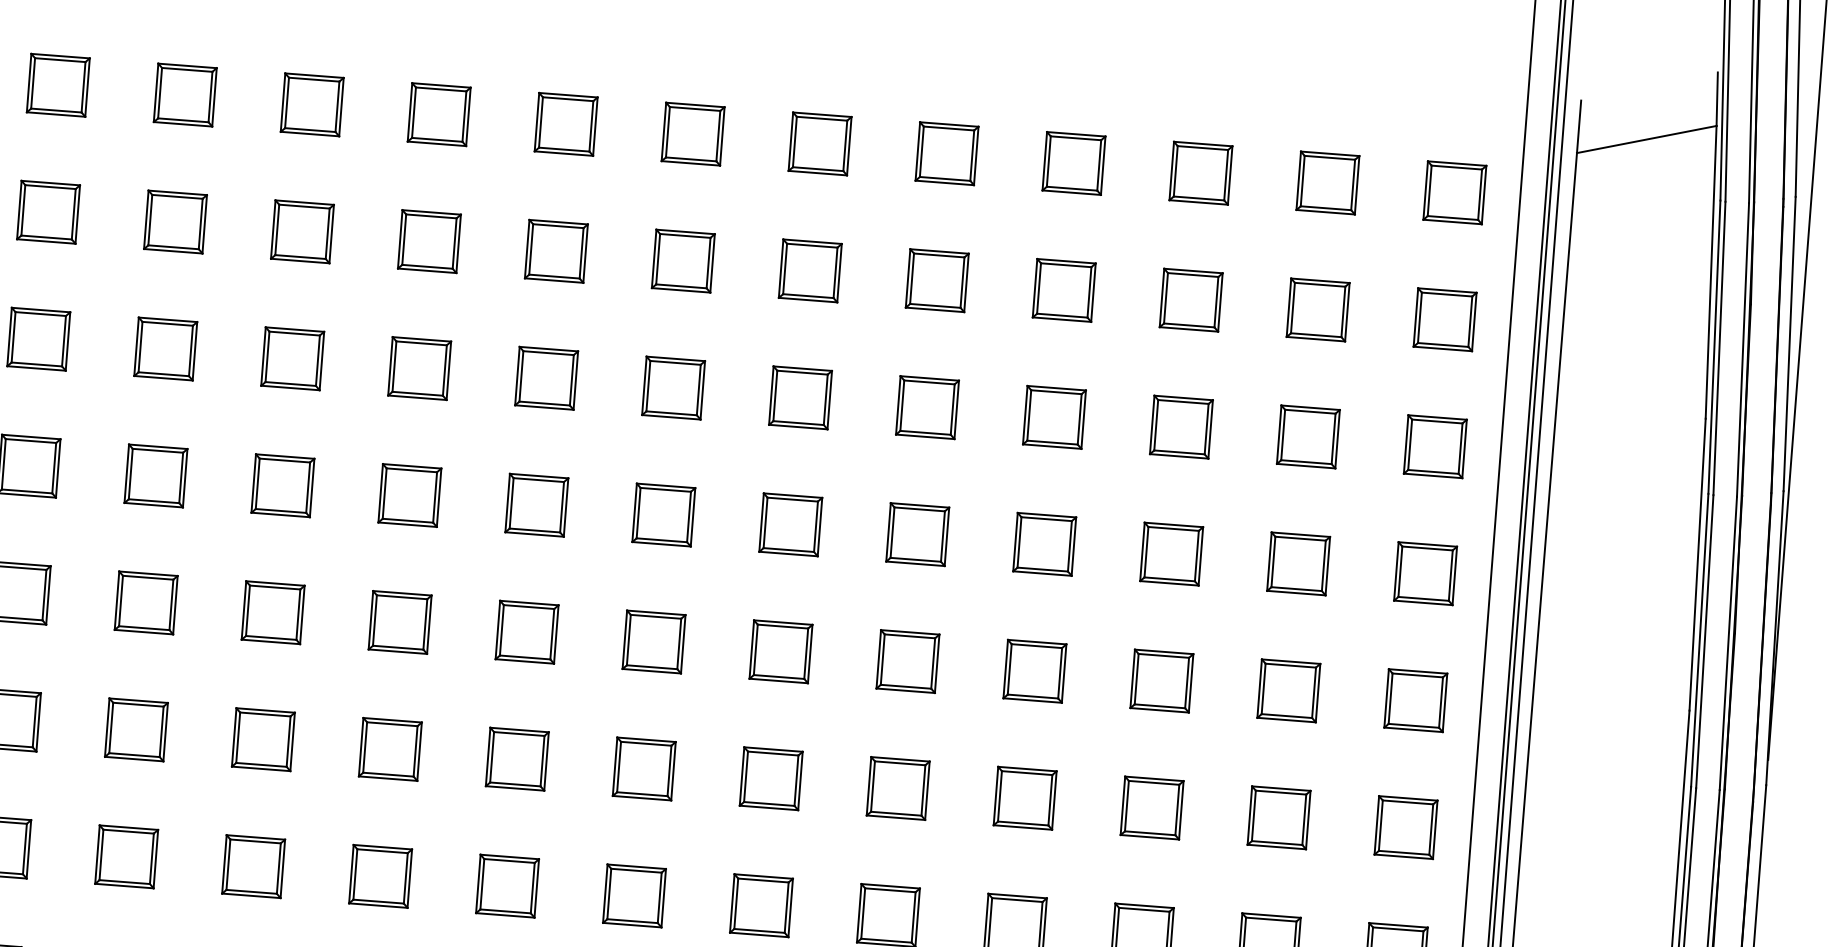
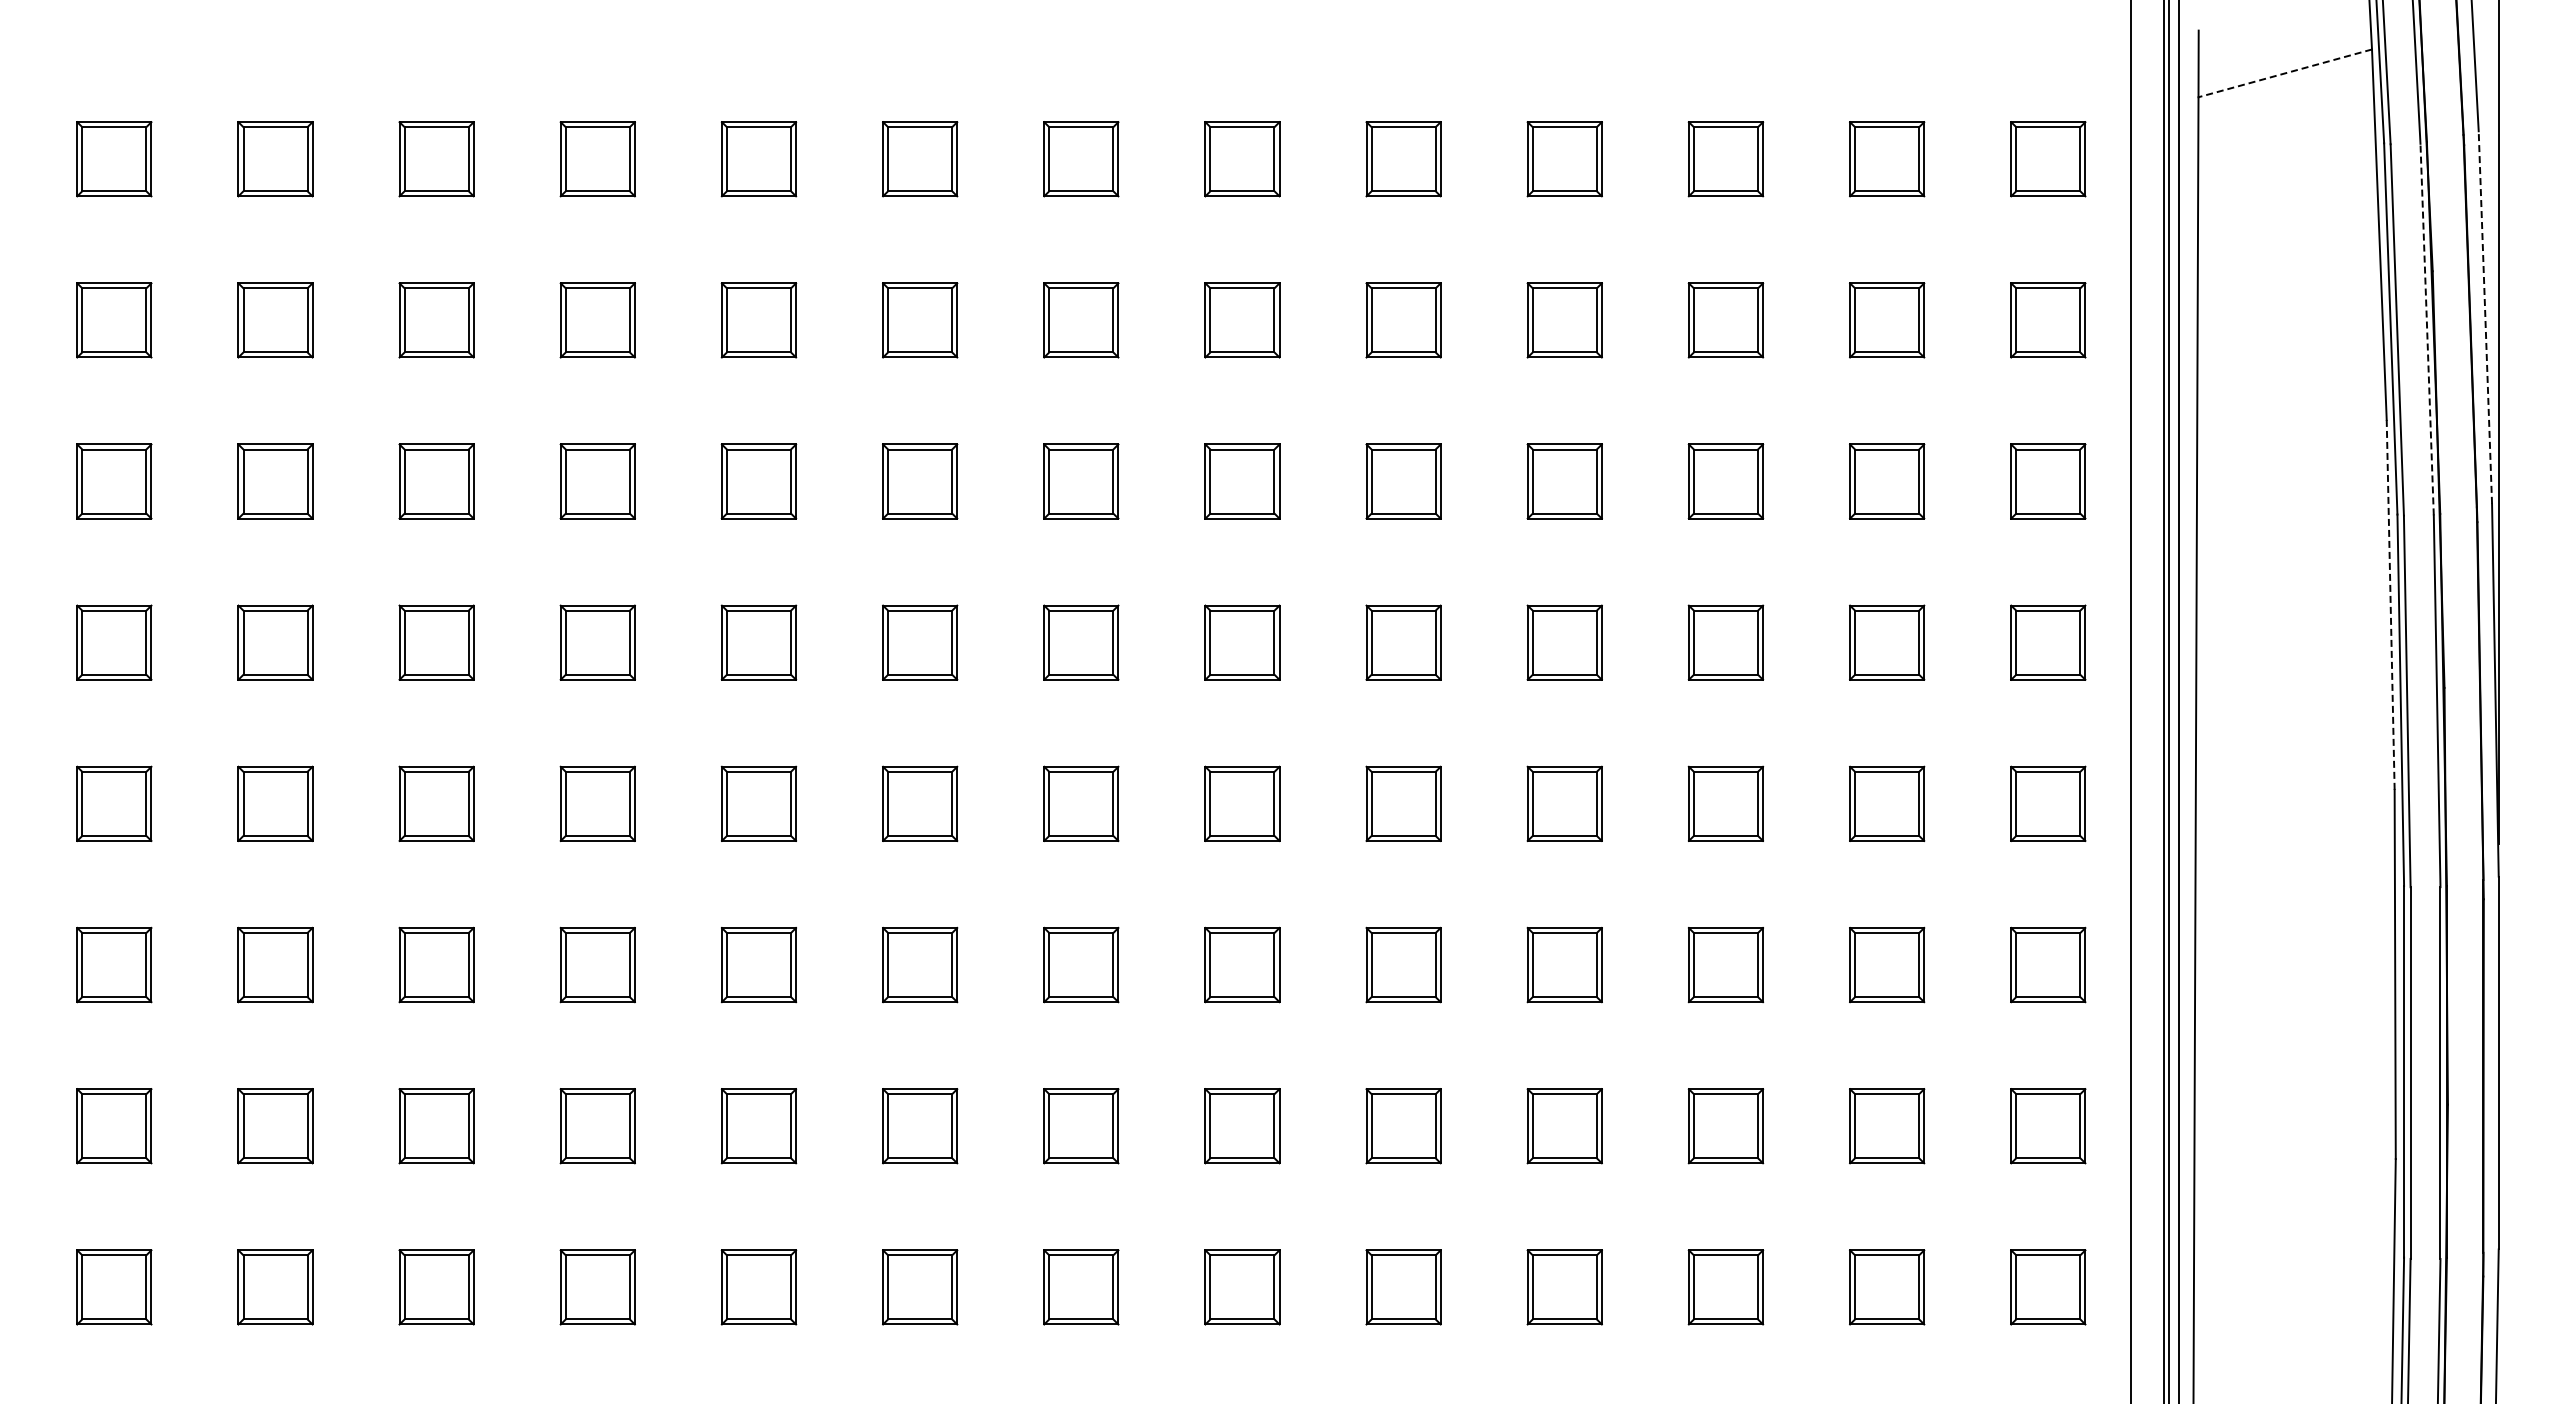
line: (1646, 139) -> (2285, 73), solid -> dashed
line: (1789, 343) -> (2485, 317), solid -> dashed
line: (1743, 349) -> (2427, 329), solid -> dashed
line: (1697, 564) -> (2390, 604), solid -> dashed

